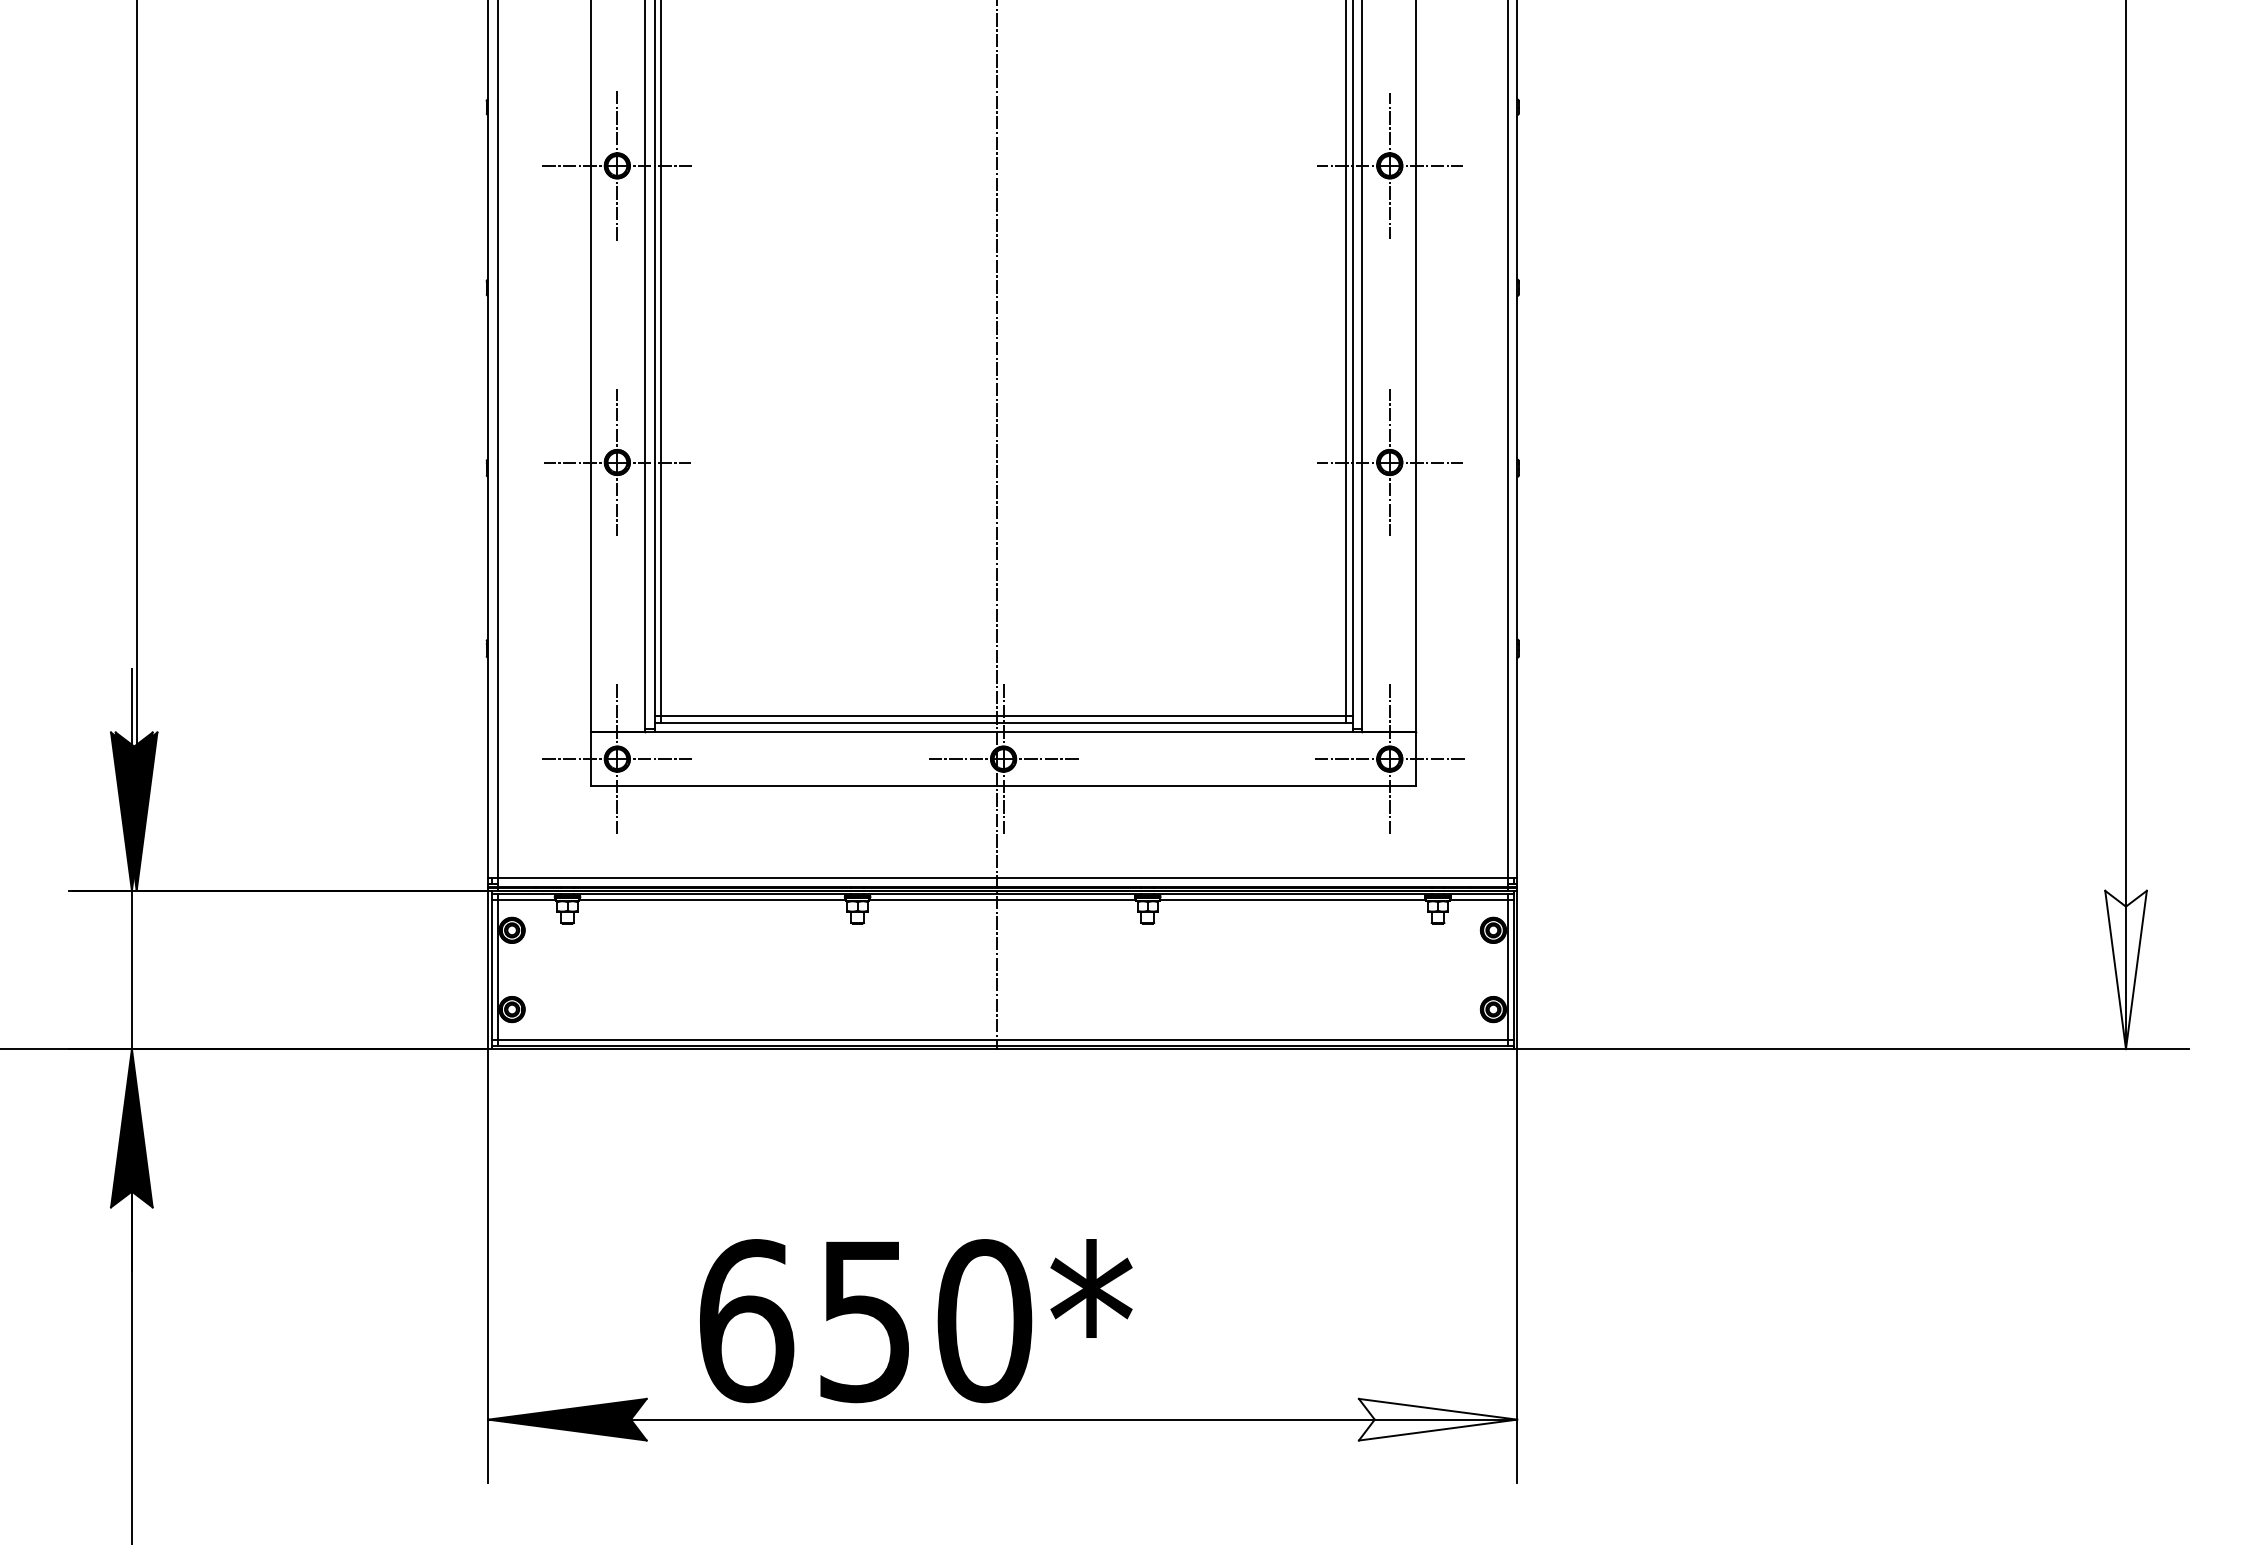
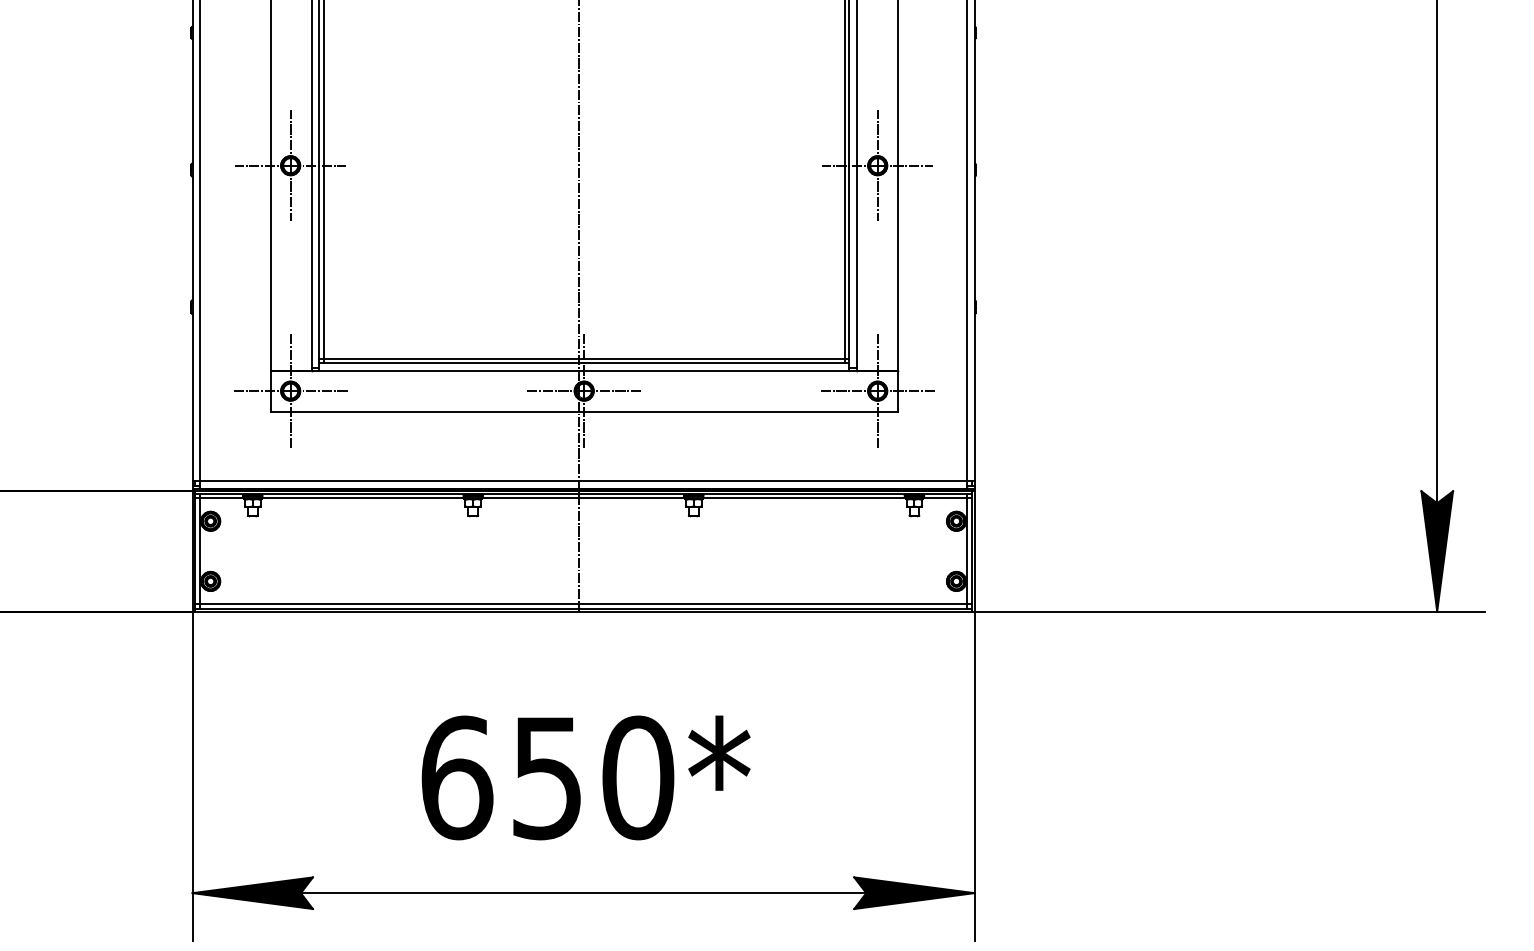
fill: (2125, 969) -> (1436, 551), added
text: (916, 1321) -> (586, 778), moved
fill: (1437, 1419) -> (913, 893), added

